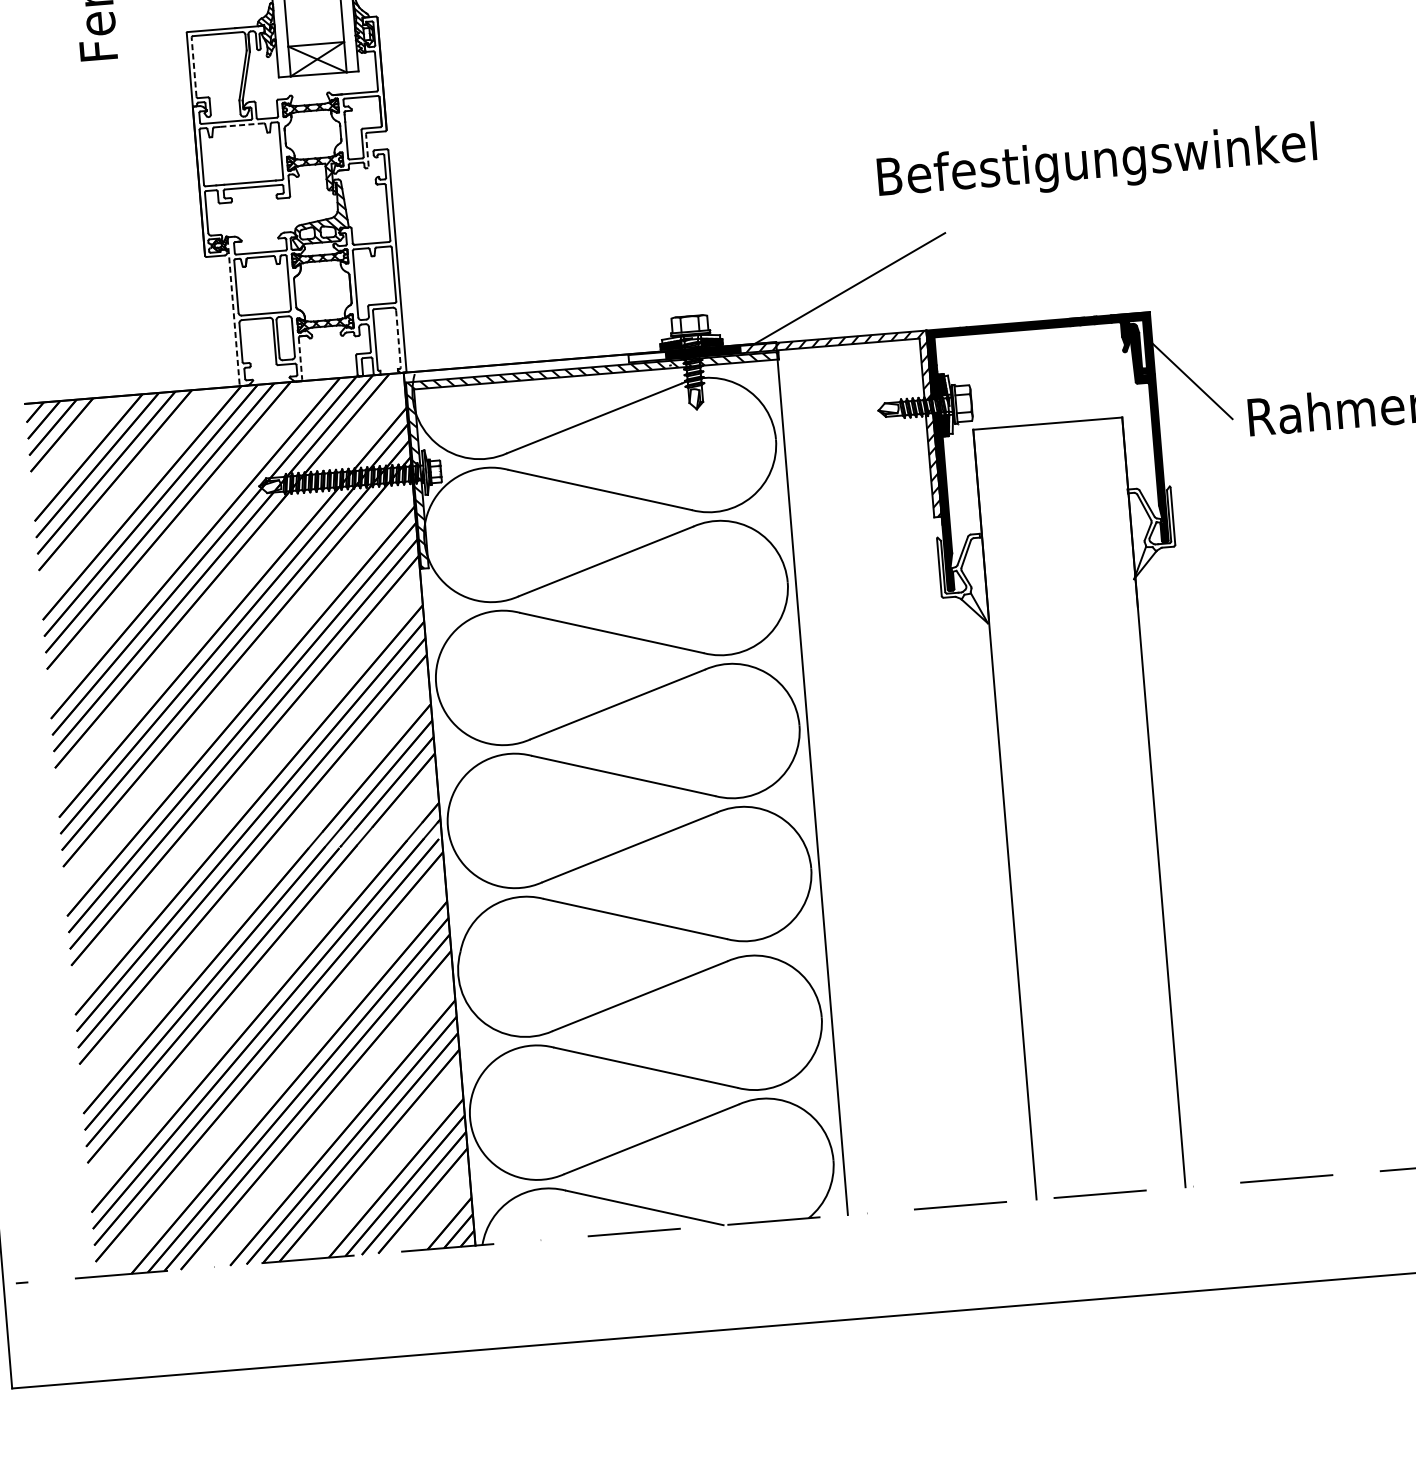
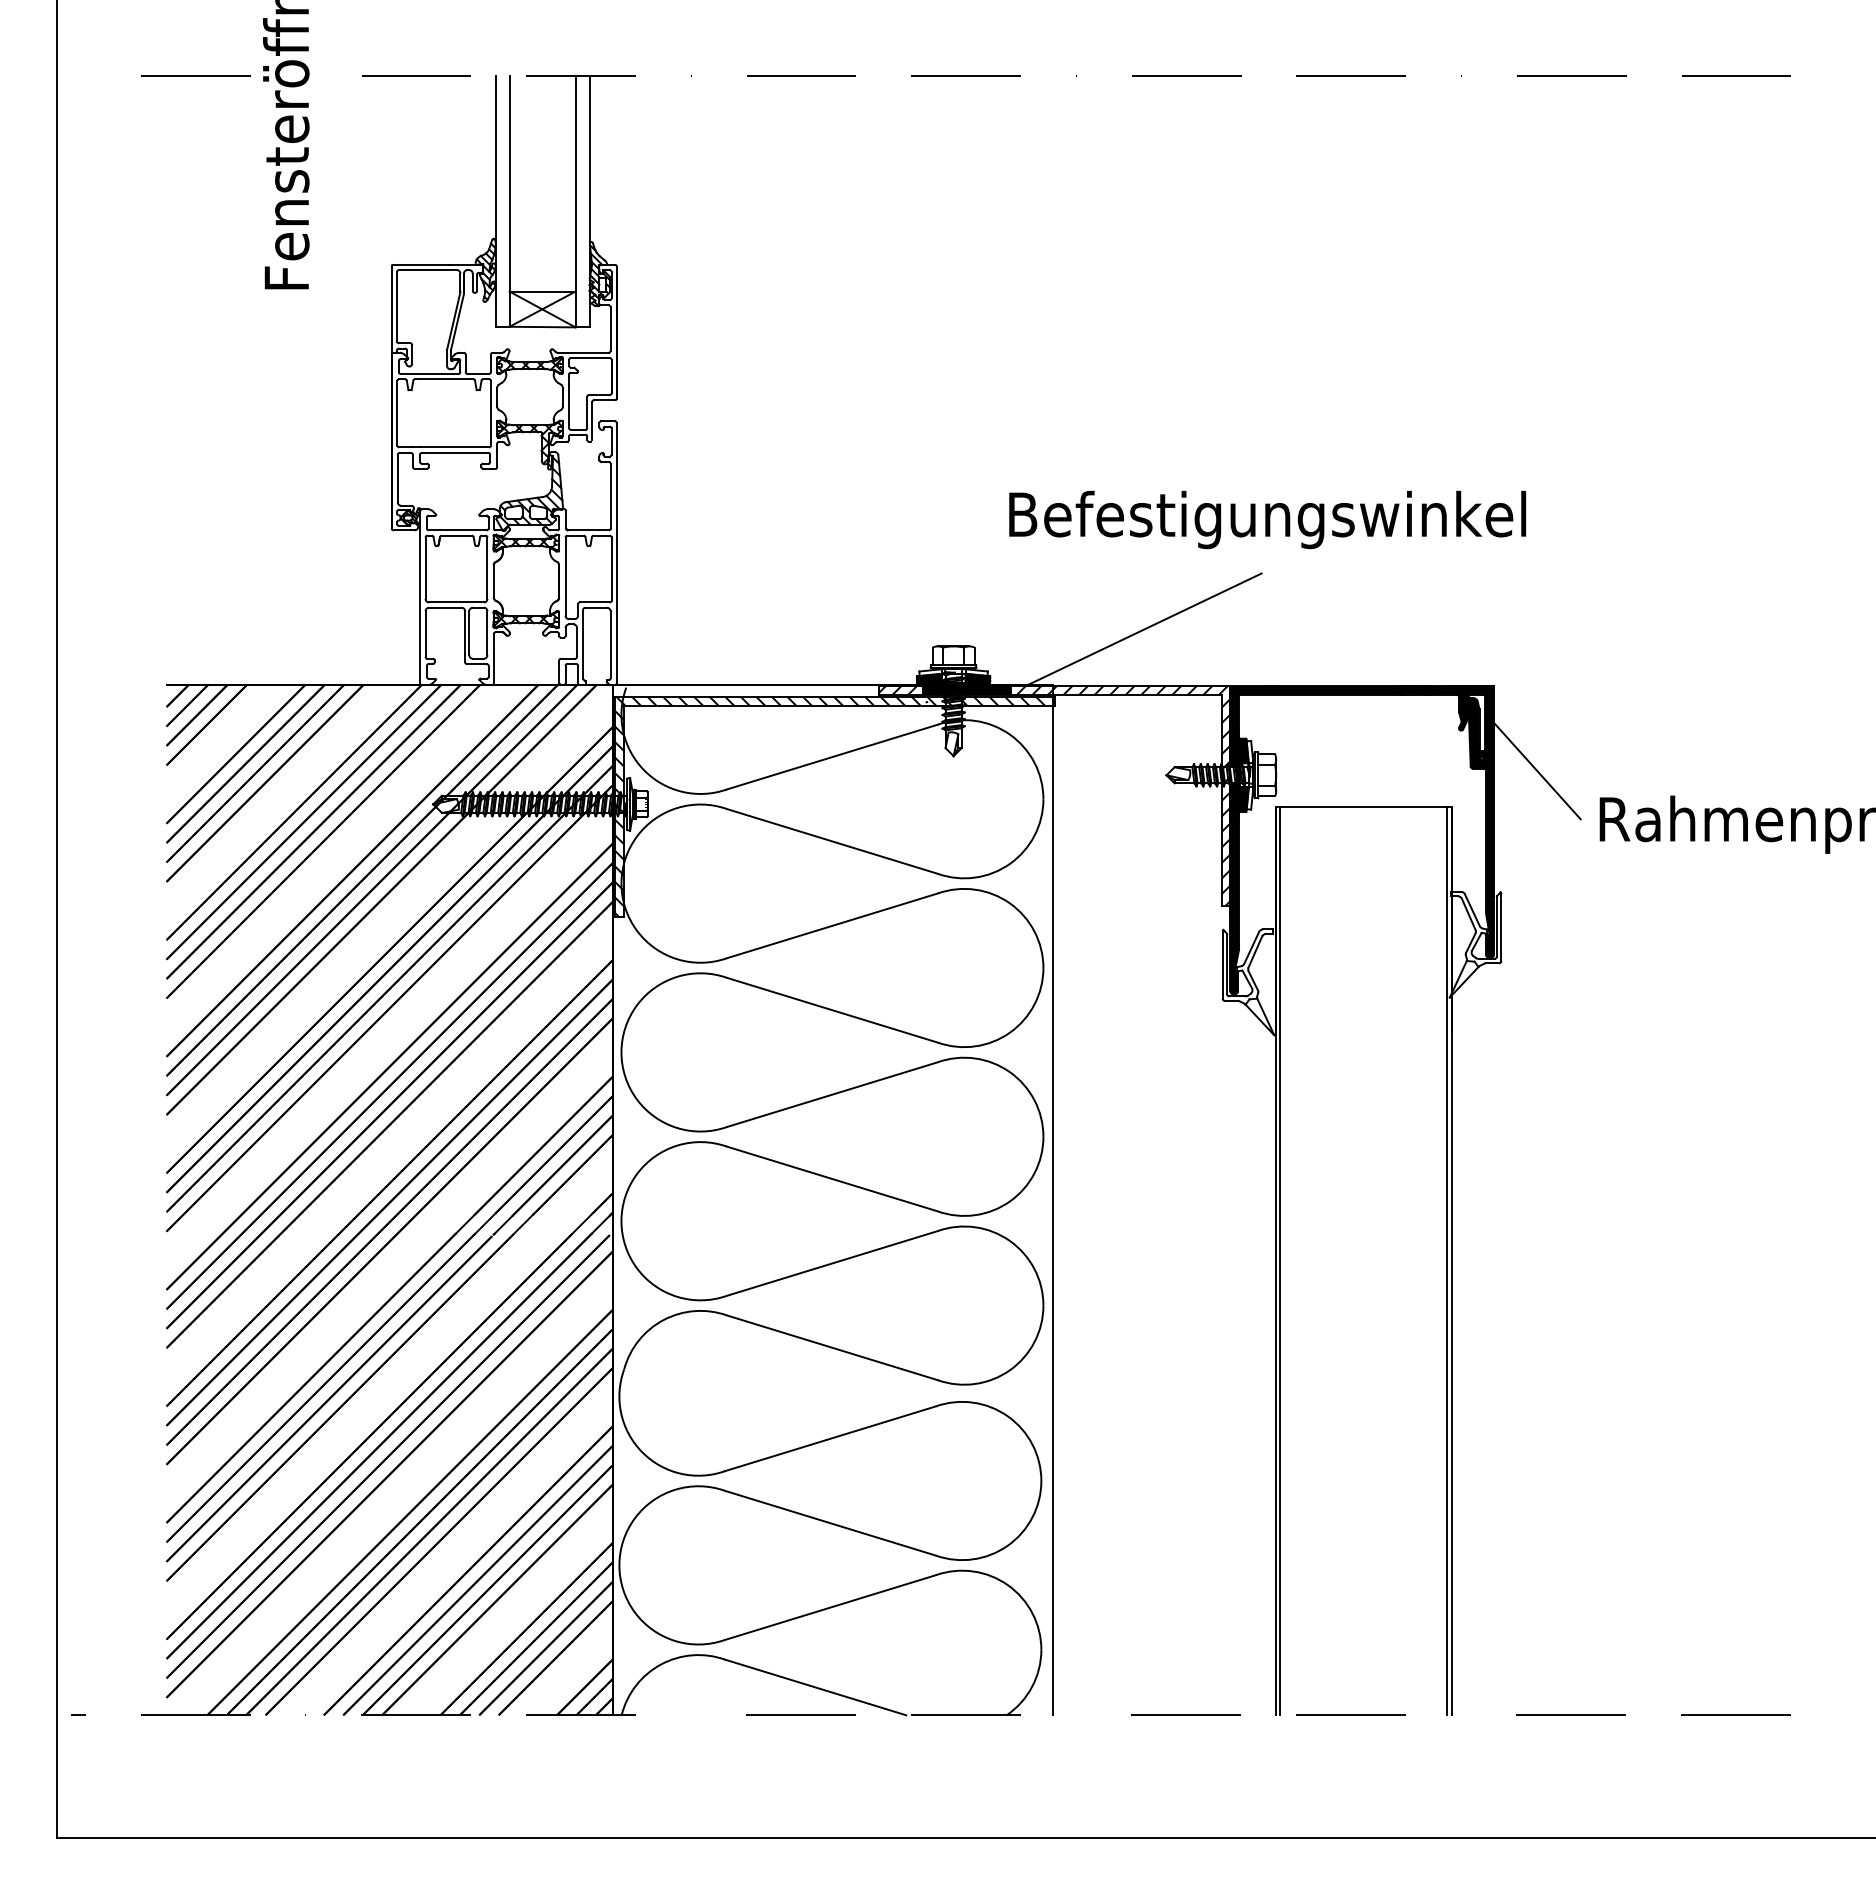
line: (194, 67) -> (397, 306), dashed -> solid
line: (241, 125) -> (447, 379), dashed -> solid
line: (367, 150) -> (592, 421), dashed -> solid
text: (1097, 163) -> (1267, 519), moved
line: (233, 312) -> (419, 597), dashed -> solid
line: (398, 338) -> (610, 644), dashed -> solid
hatch: (644, 356) -> (897, 689), added
line: (300, 358) -> (493, 658), dashed -> solid
line: (1150, 802) -> (1447, 1260), added
line: (1008, 813) -> (1280, 1260), added

